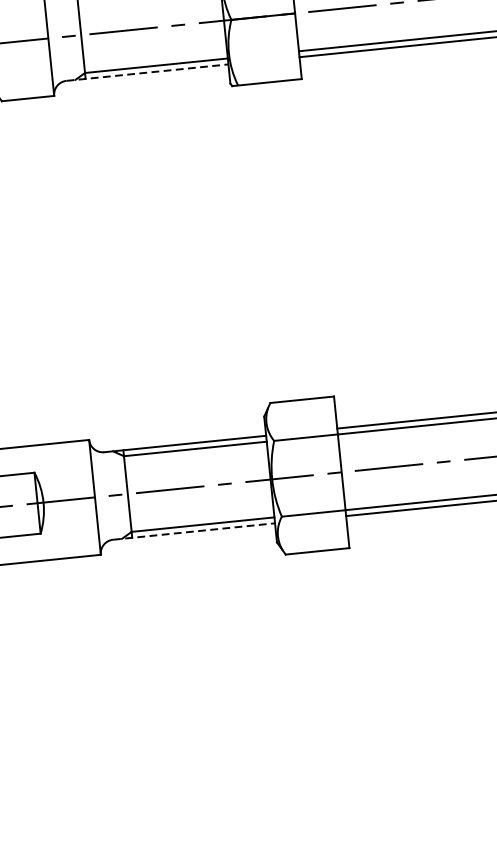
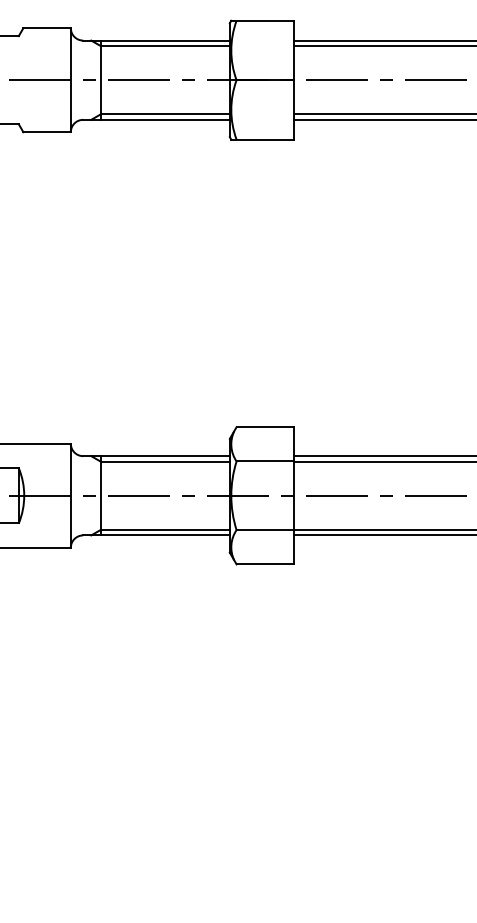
line: (148, 72) -> (157, 119), dashed -> solid
line: (195, 531) -> (157, 535), dashed -> solid

